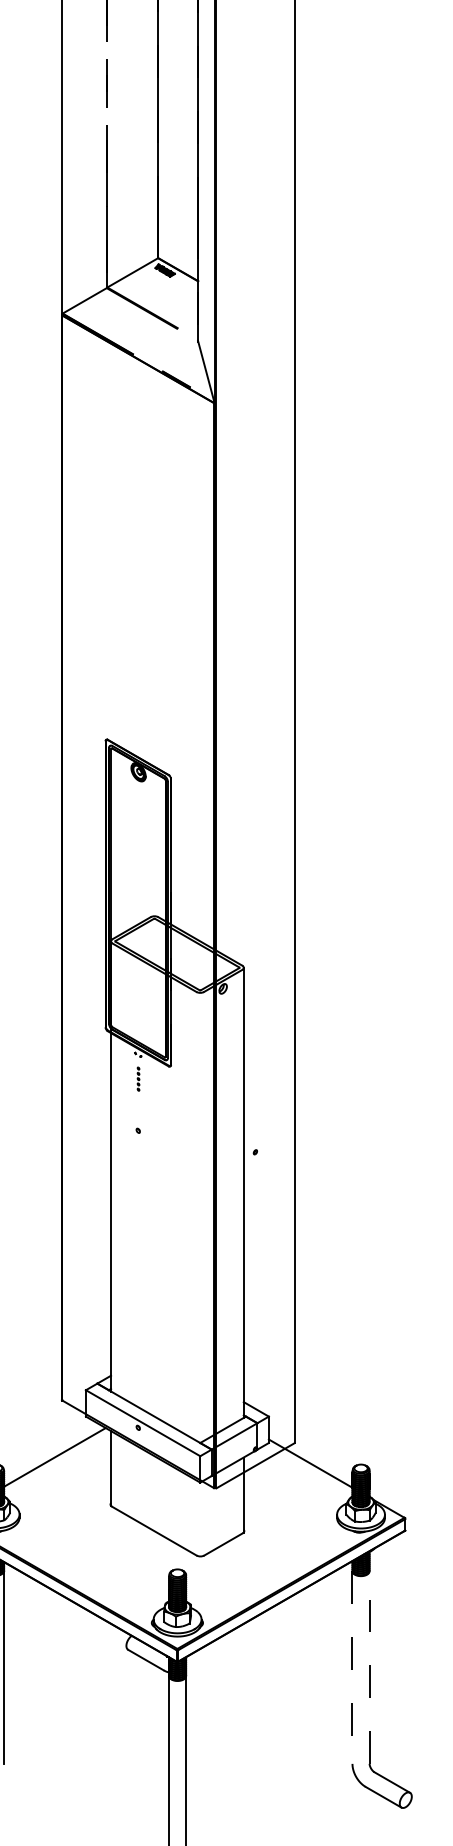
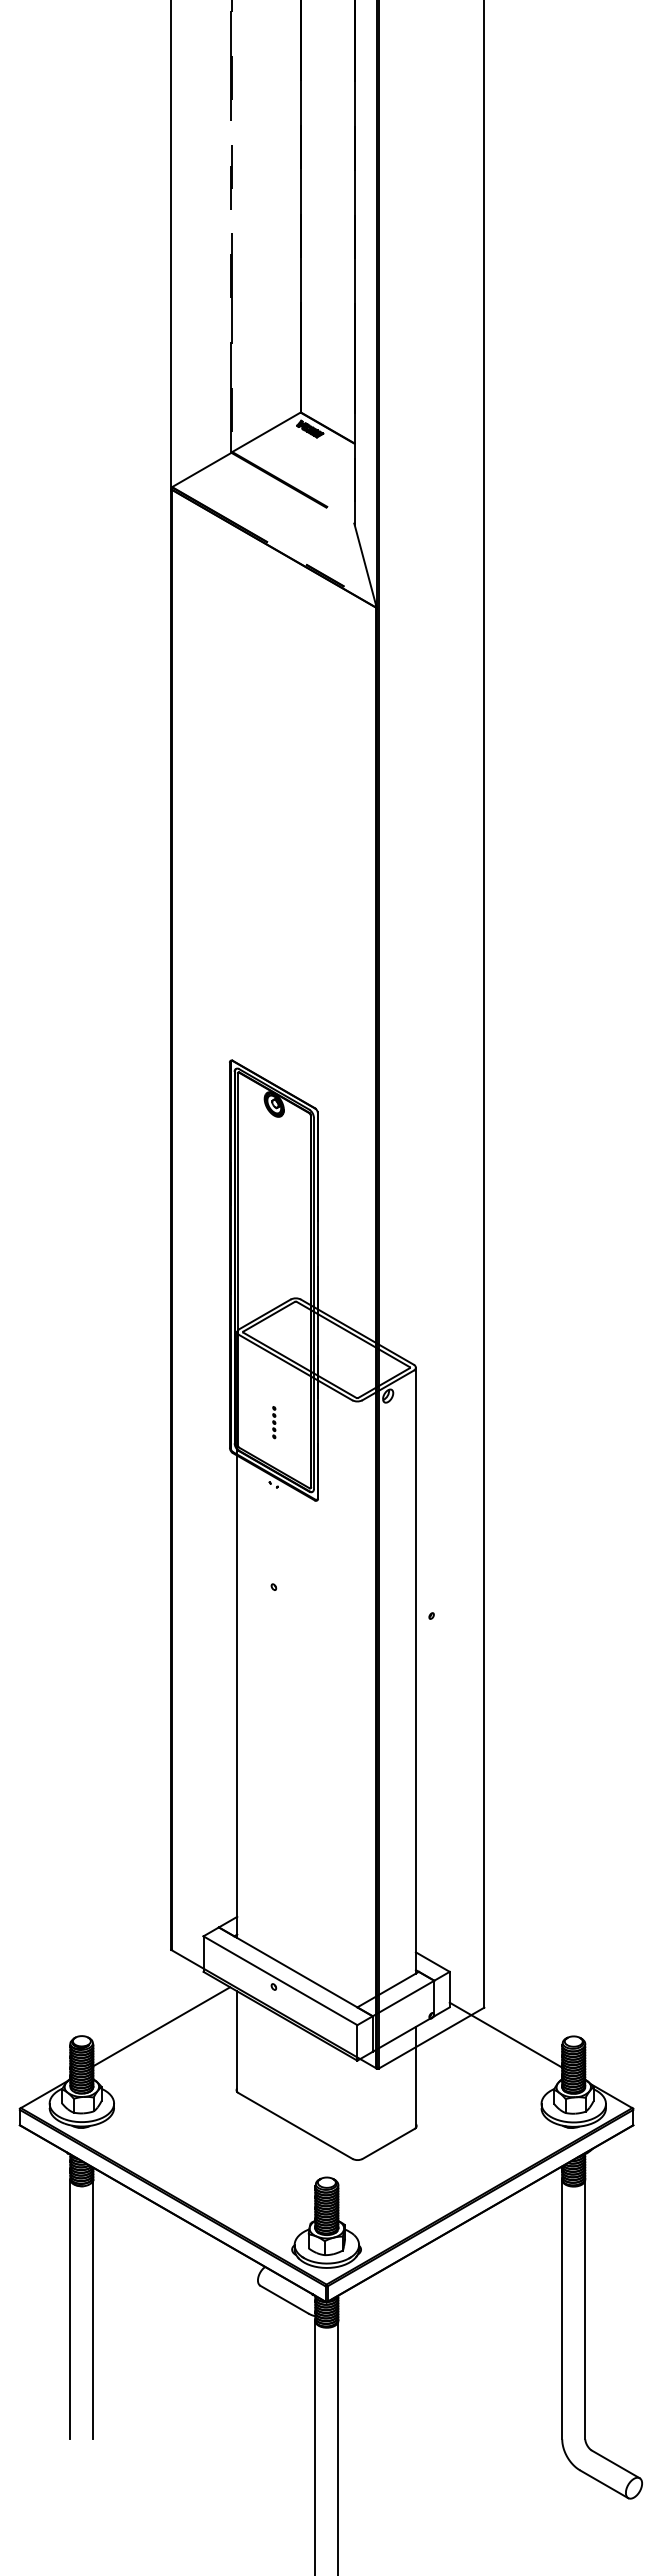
part: (138, 1079) -> (274, 1422), moved
line: (352, 1667) -> (562, 2309), dashed -> solid
line: (369, 1667) -> (585, 2309), dashed -> solid

